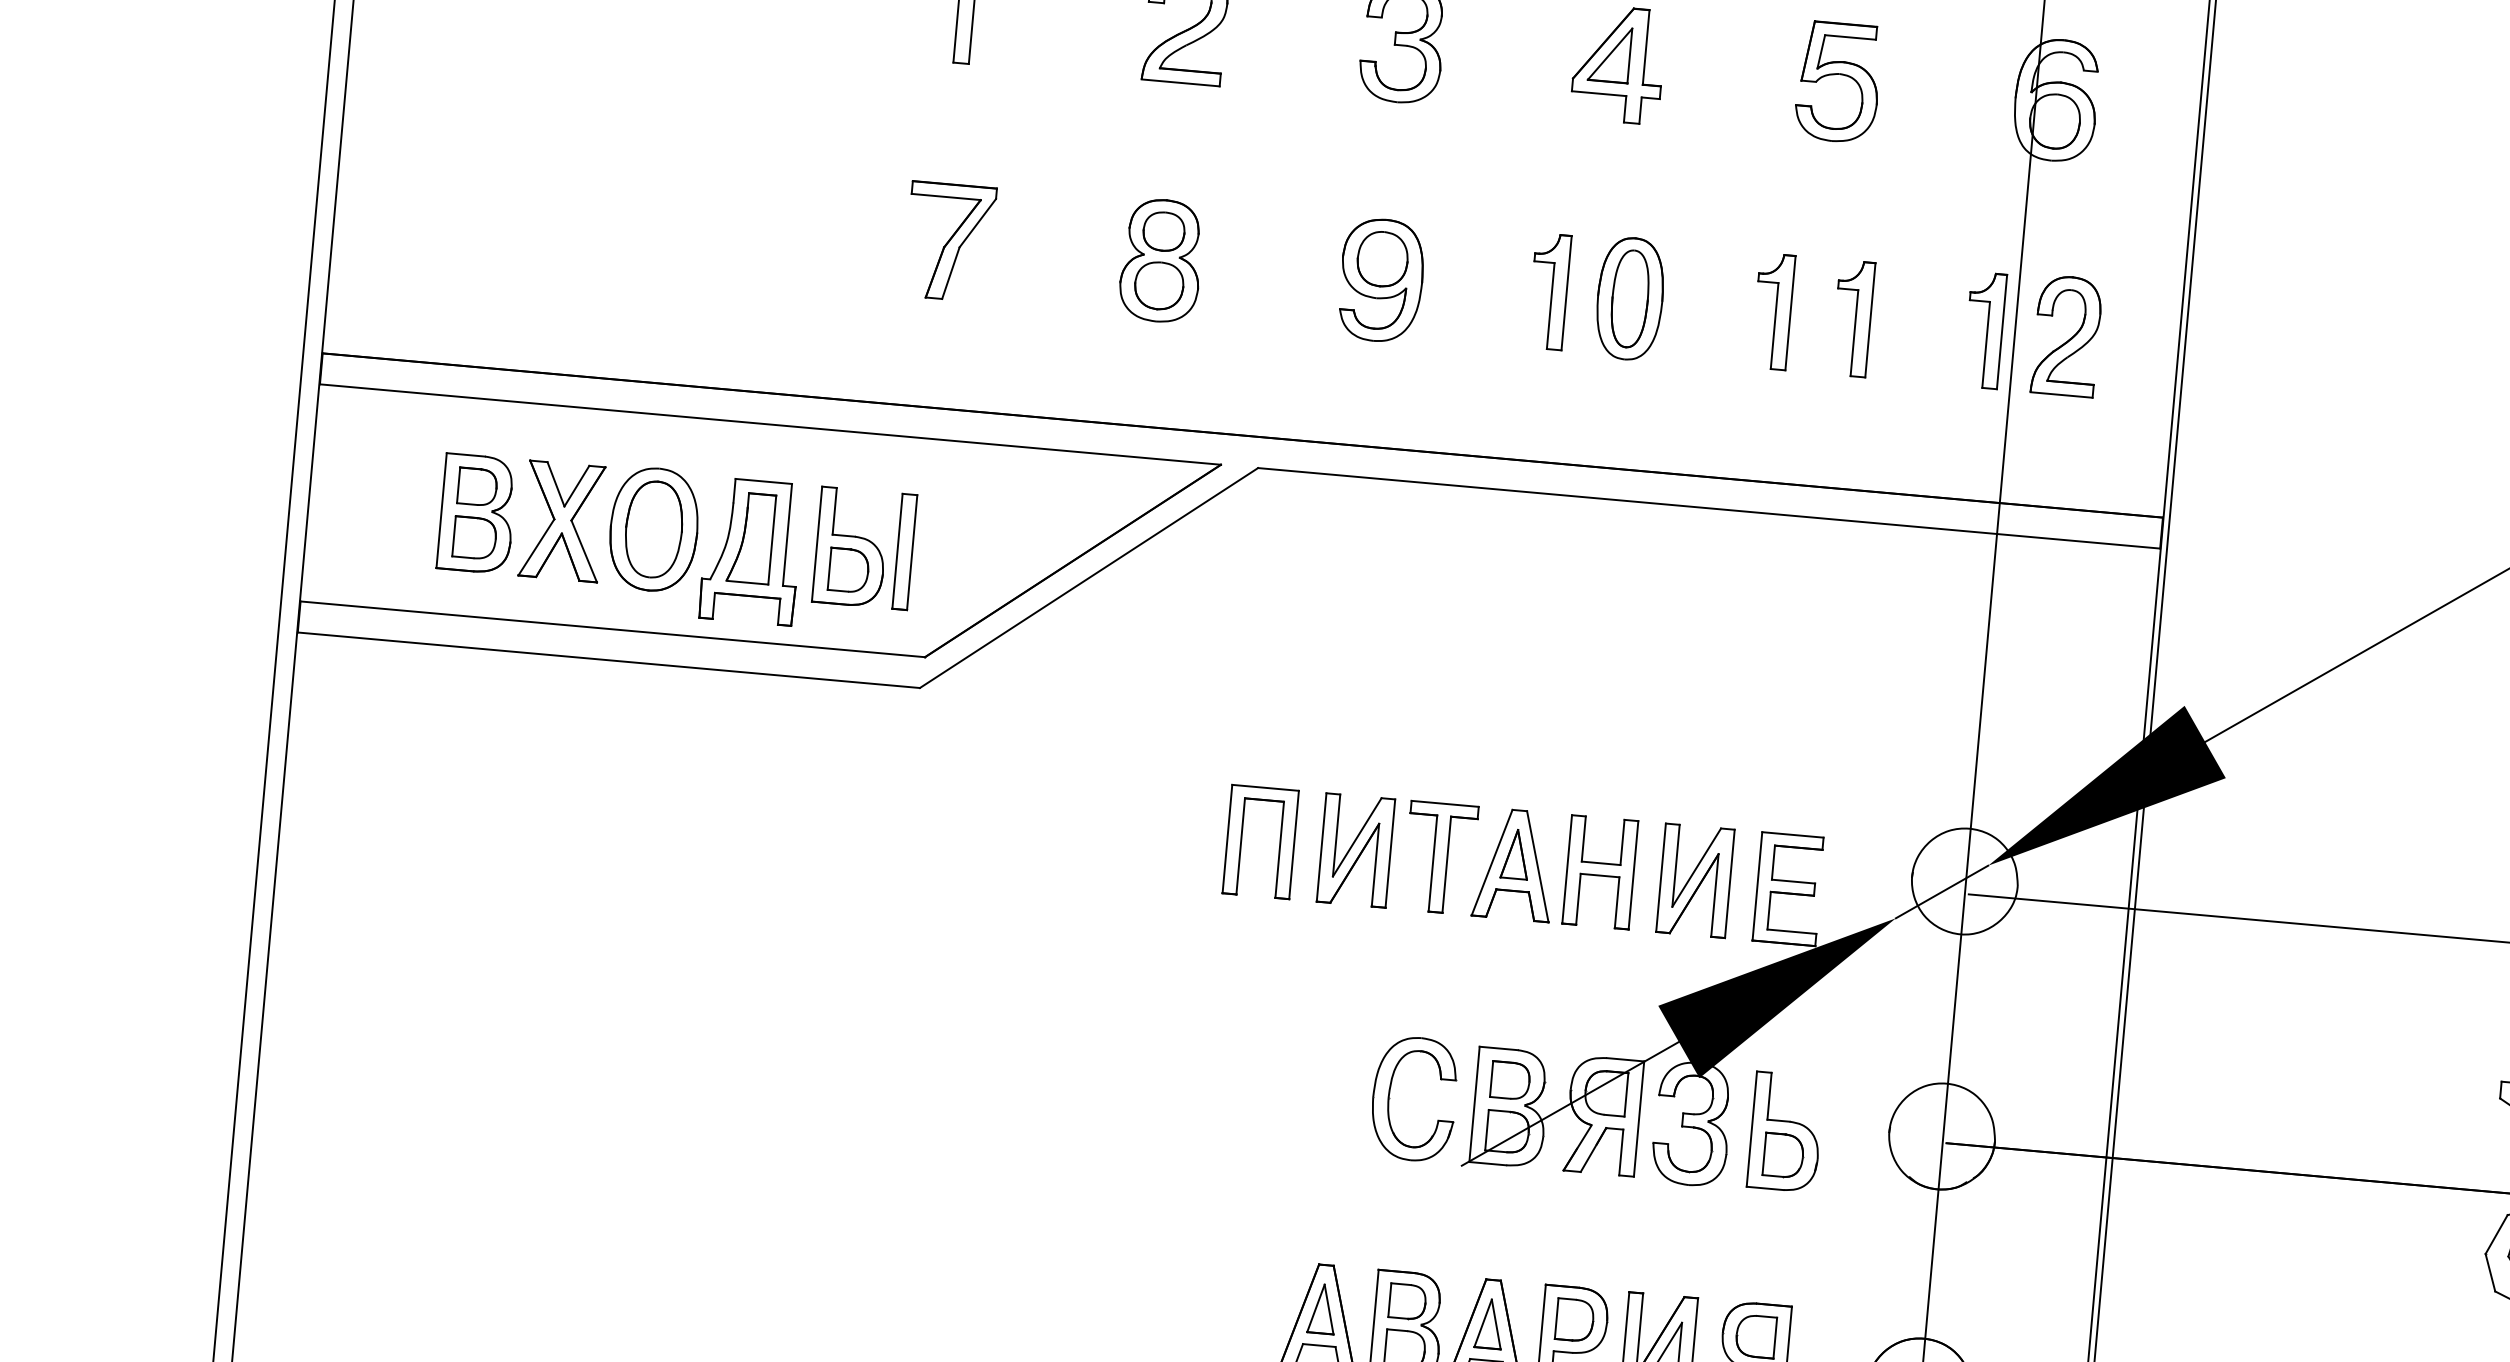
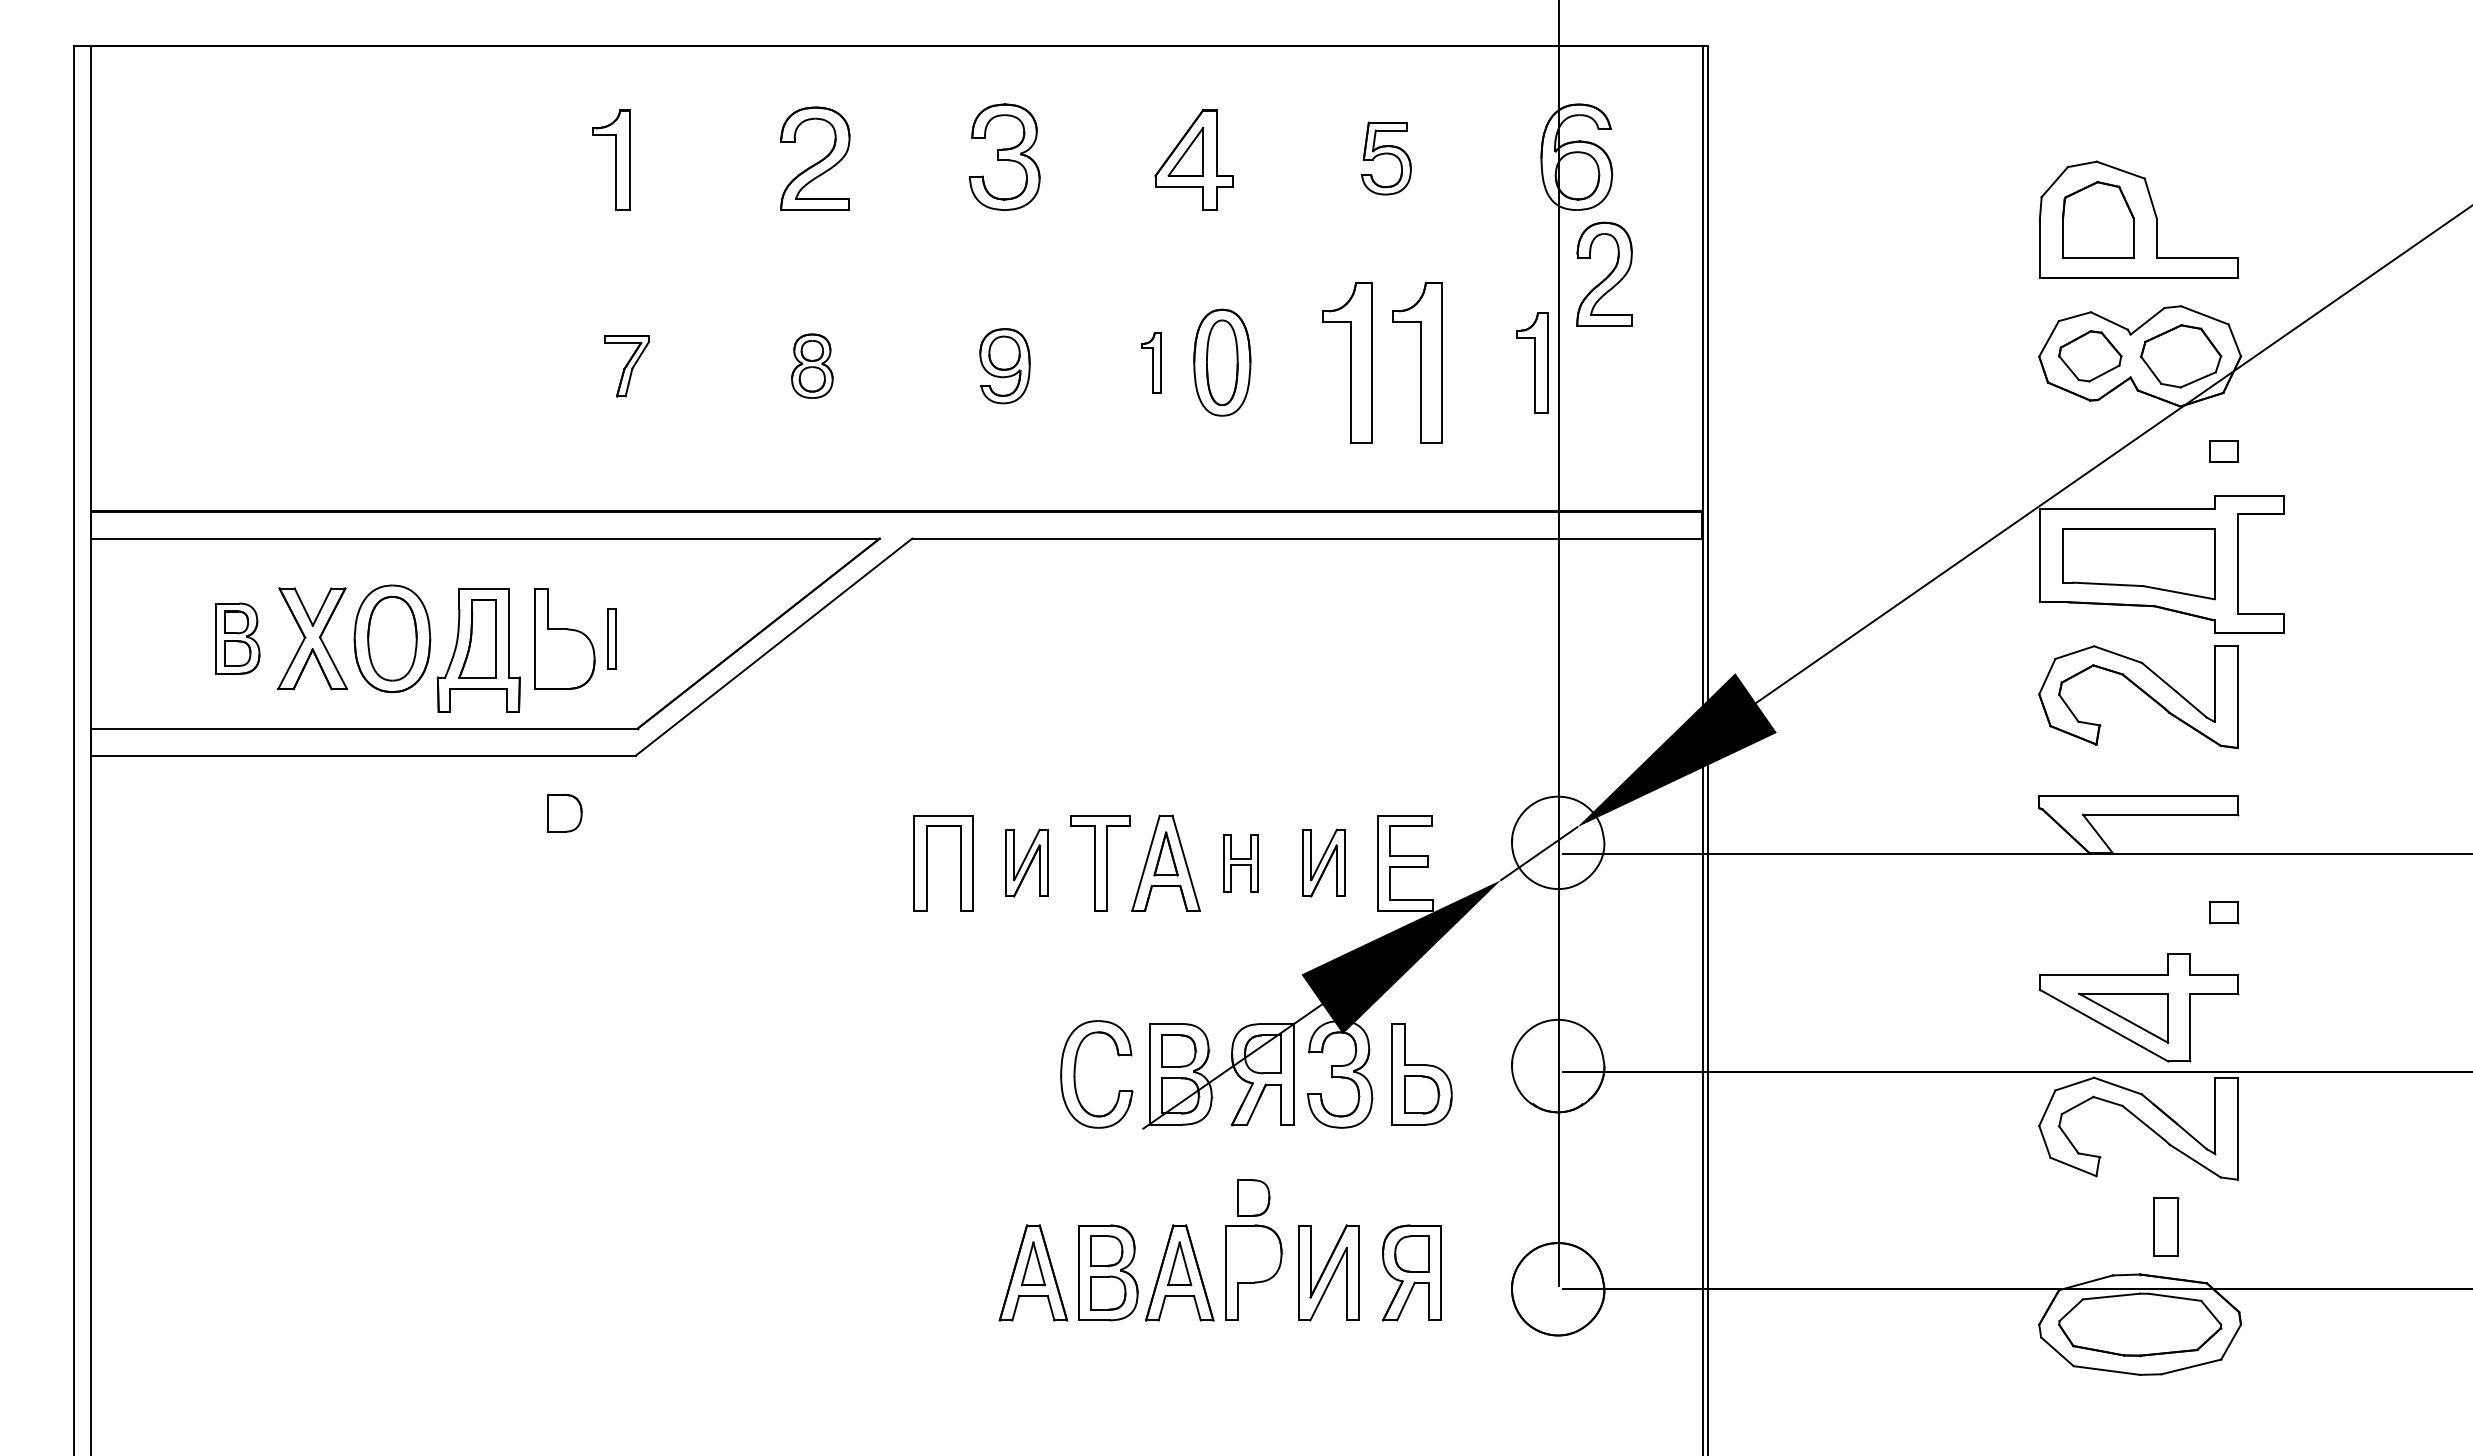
part: (1838, 82) -> (1386, 158), size x0.7
part: (949, 242) -> (626, 366), size x0.6
part: (1161, 261) -> (812, 366), size x0.6
part: (1380, 280) -> (1004, 366), size x0.7
part: (1549, 291) -> (1151, 362), size x0.6
part: (1773, 311) -> (1347, 362), size x1.6
part: (1853, 318) -> (1417, 362), size x1.6
part: (2066, 335) -> (1604, 273), moved
part: (477, 513) -> (237, 638), size x0.7
part: (904, 551) -> (611, 638), size x0.6
part: (848, 569) -> (564, 812), moved
part: (1355, 849) -> (1026, 862), size x0.7
part: (1599, 872) -> (1240, 863), size x0.6
part: (1694, 880) -> (1323, 862), size x0.7
part: (1574, 1319) -> (1253, 1197), moved

